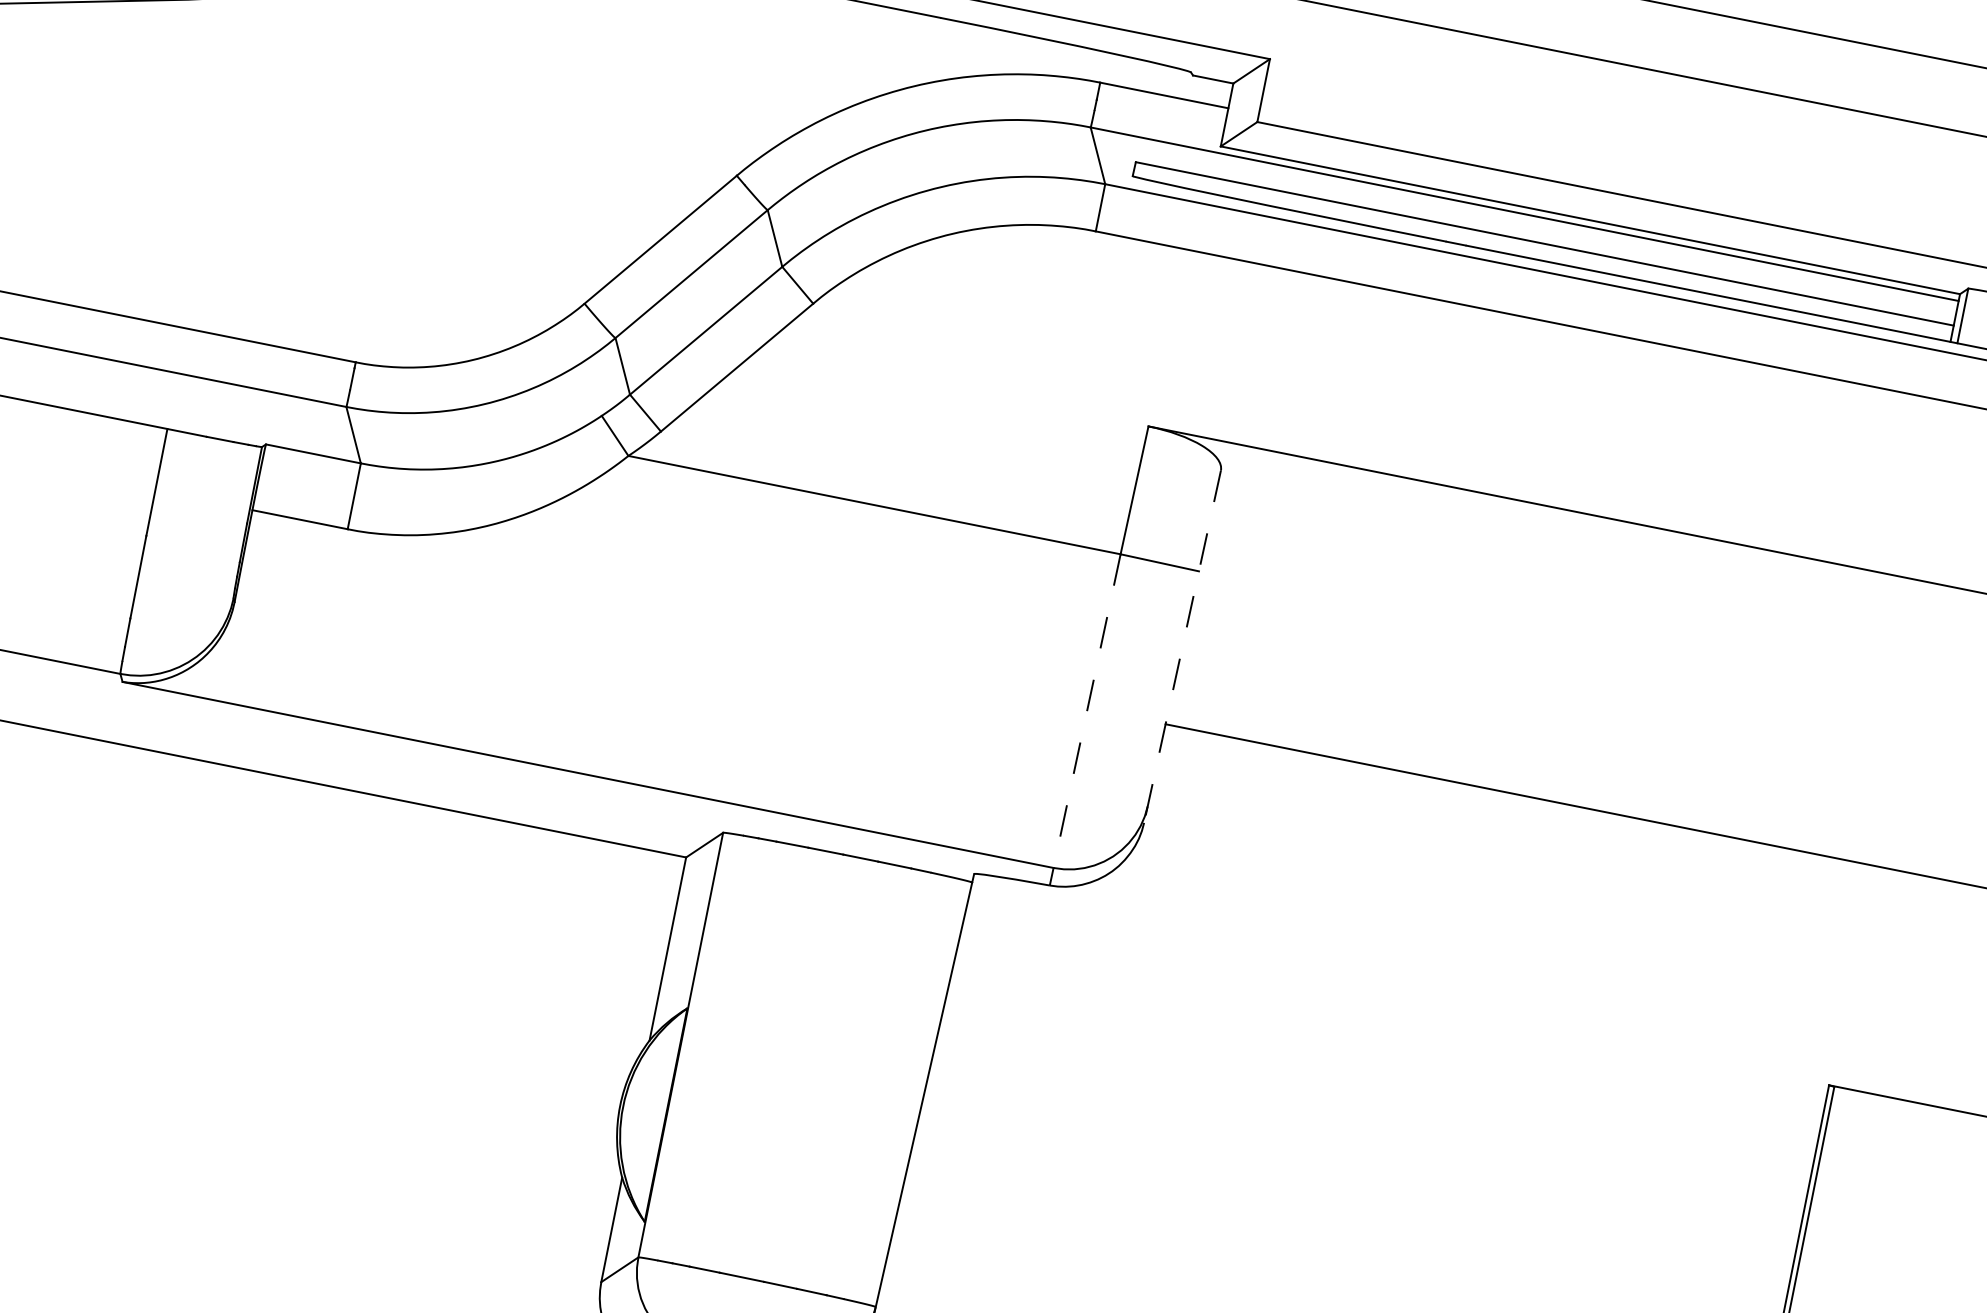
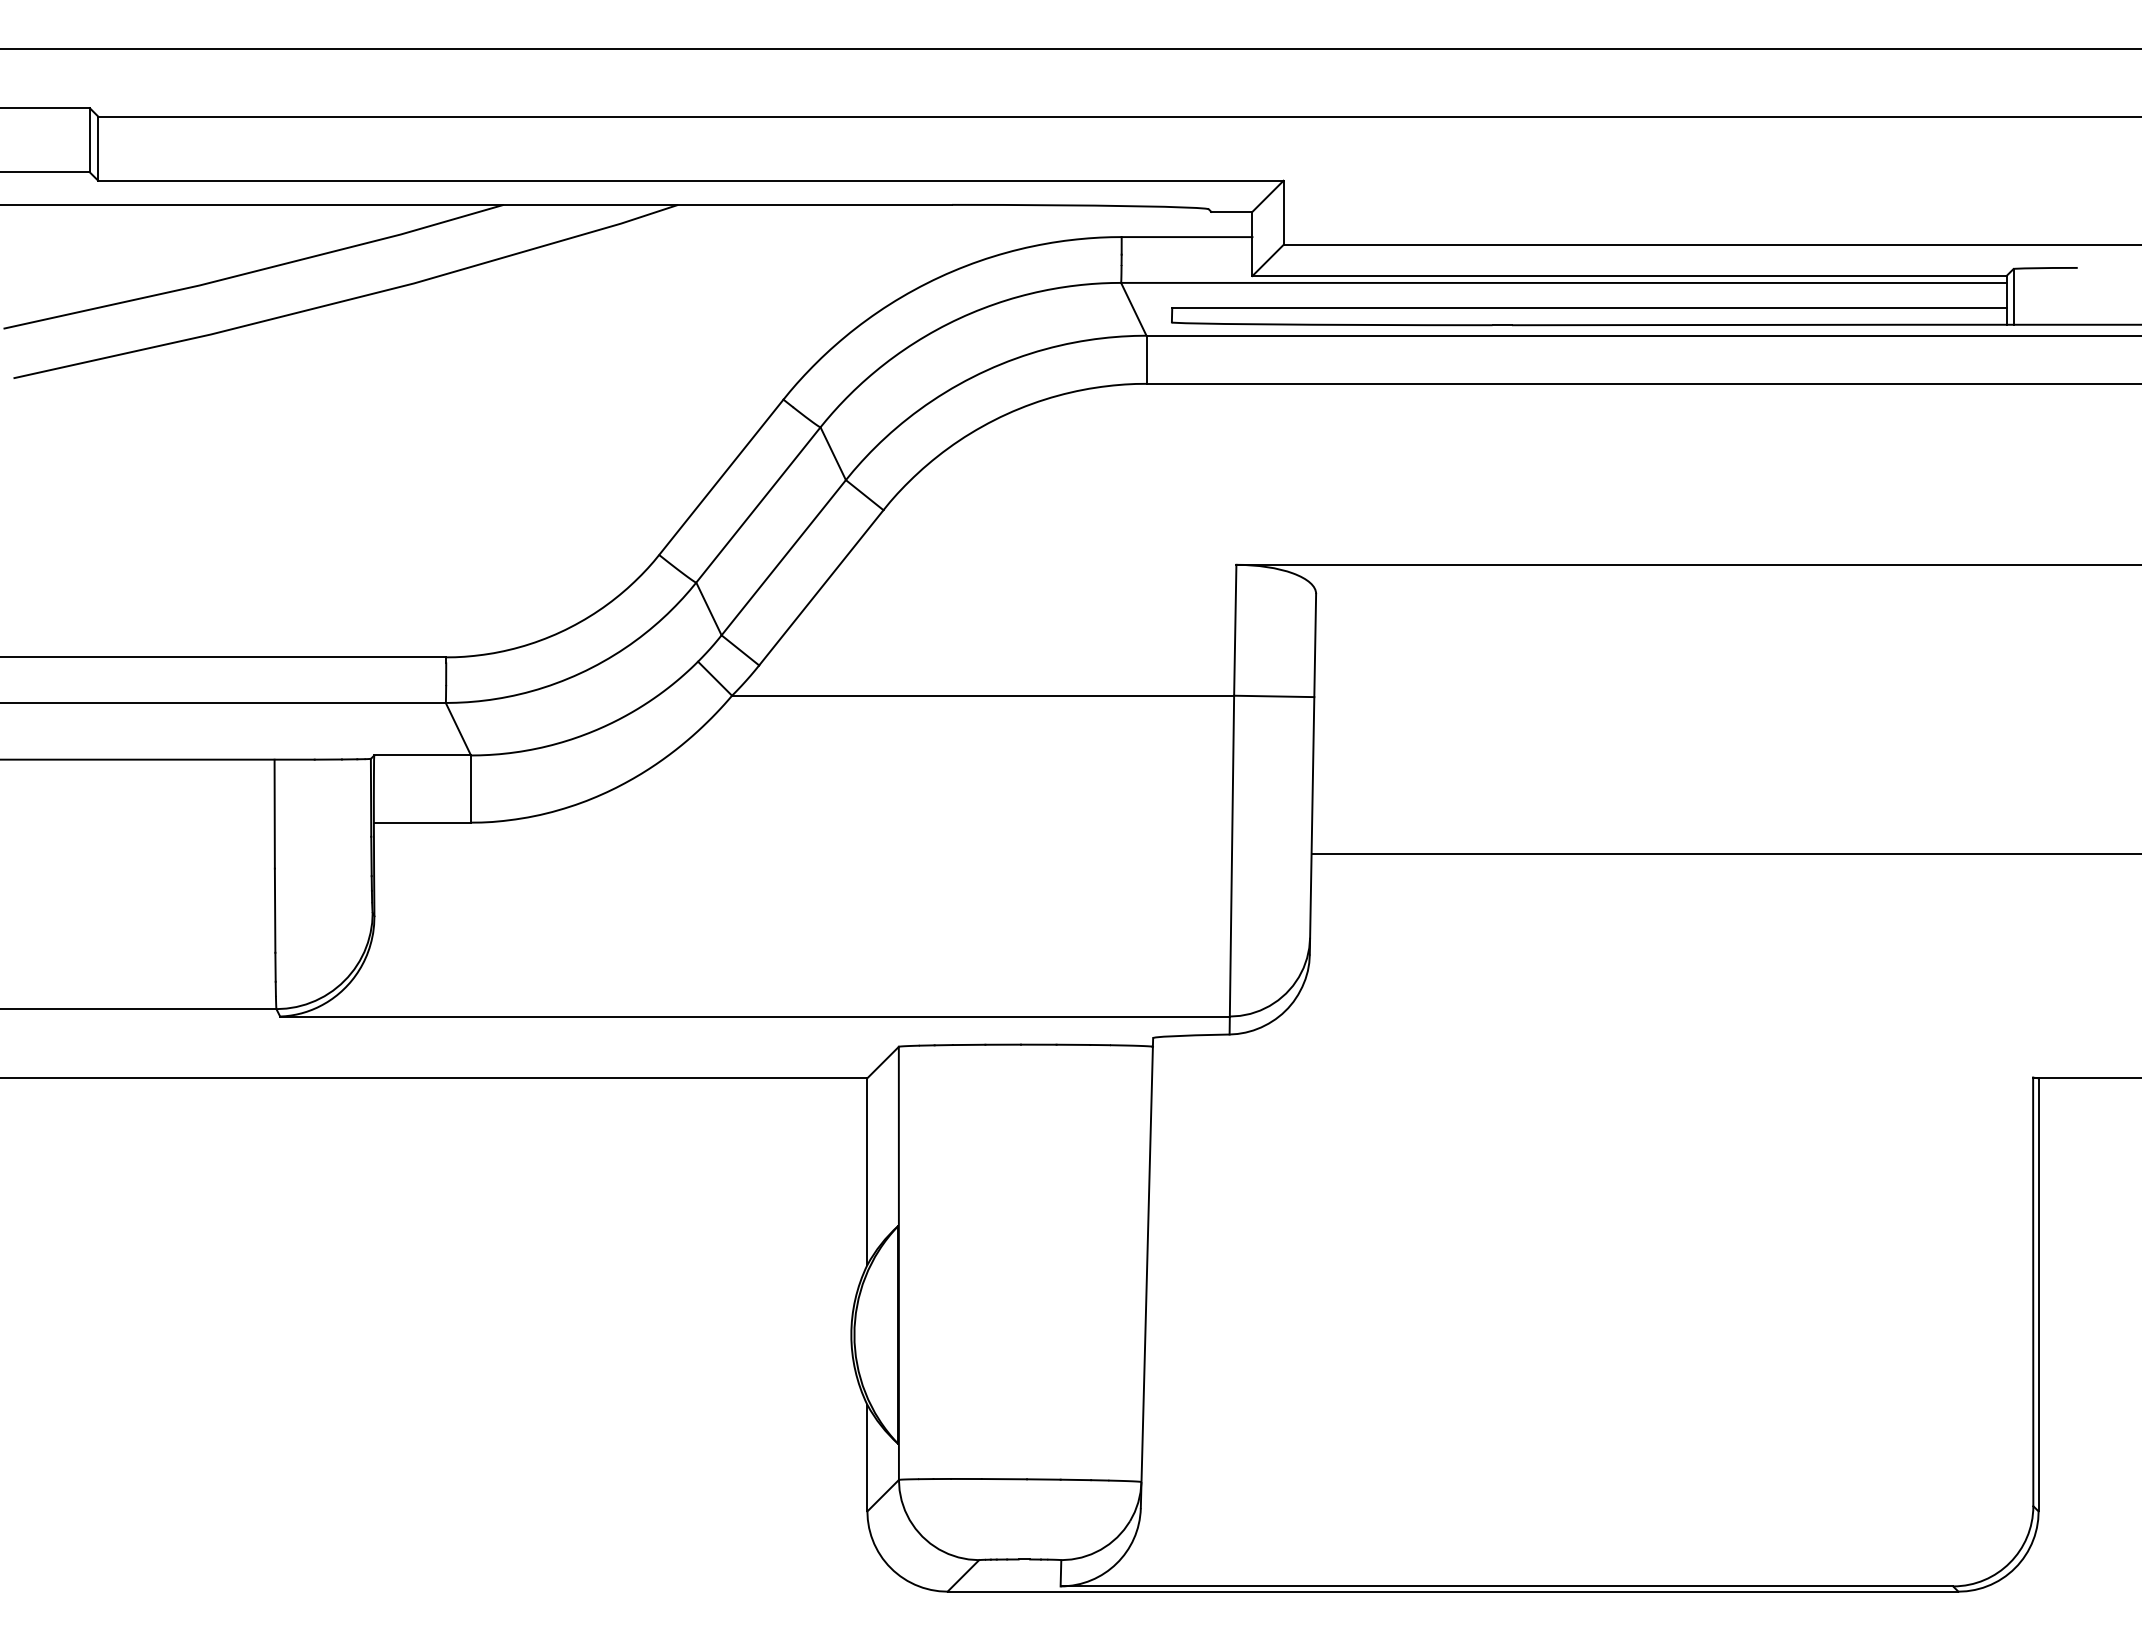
line: (1182, 646) -> (1312, 774), dashed -> solid
line: (1084, 720) -> (1231, 865), dashed -> solid

